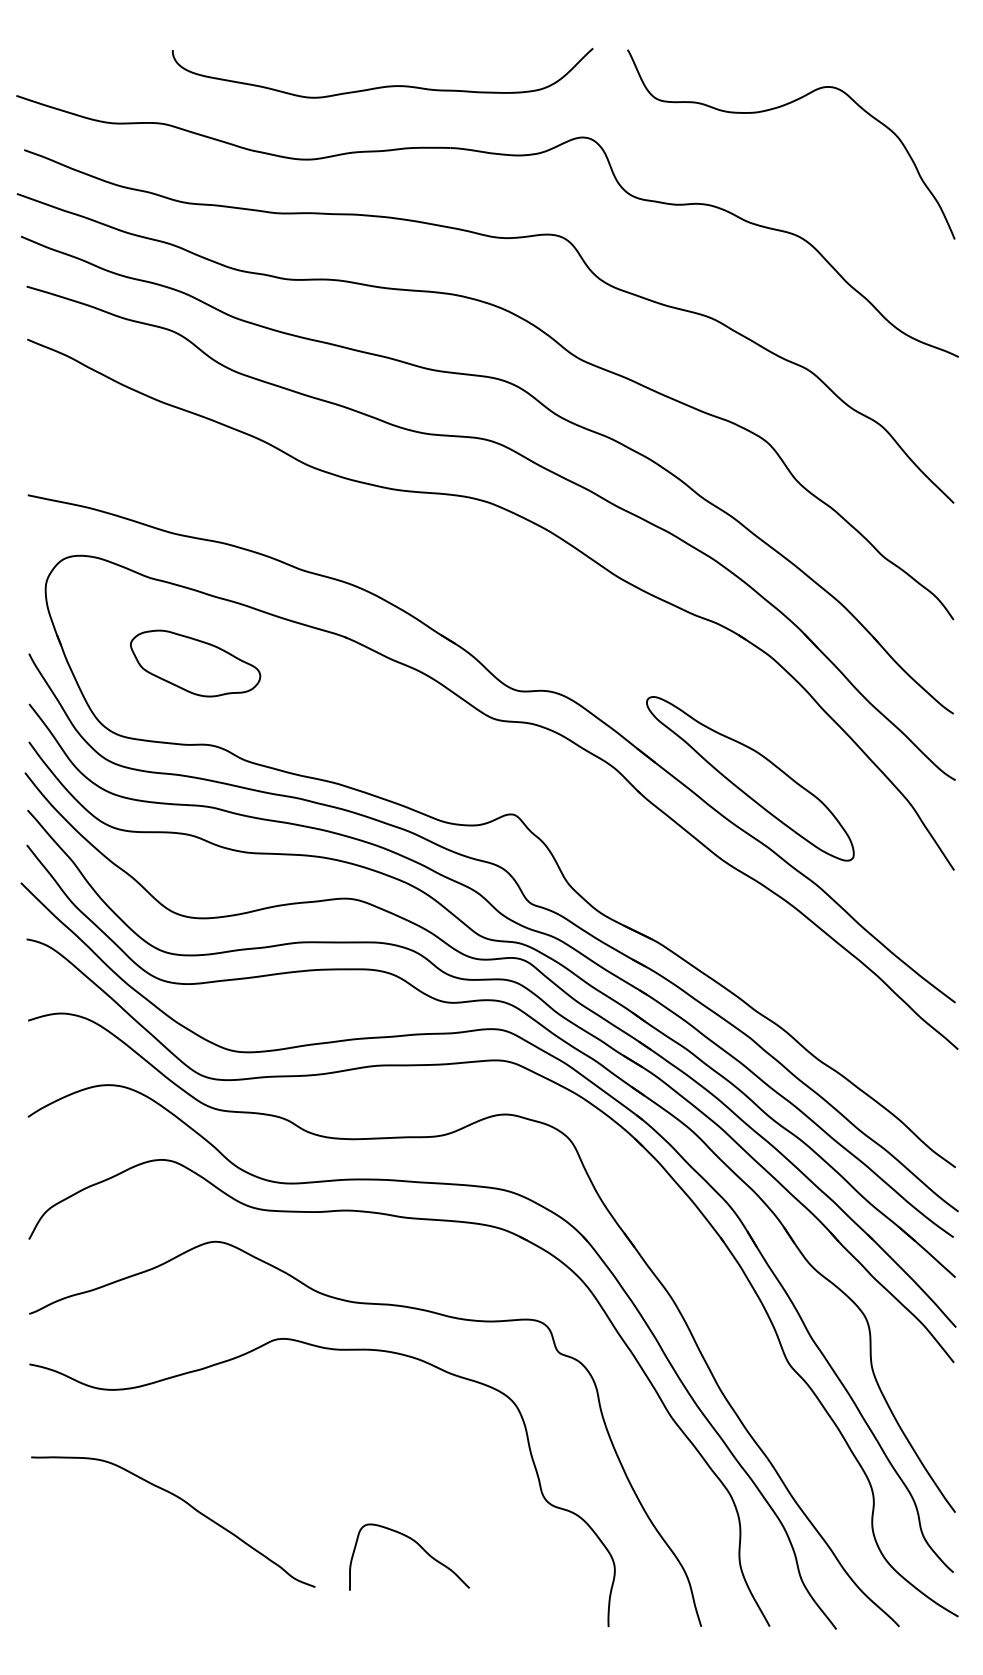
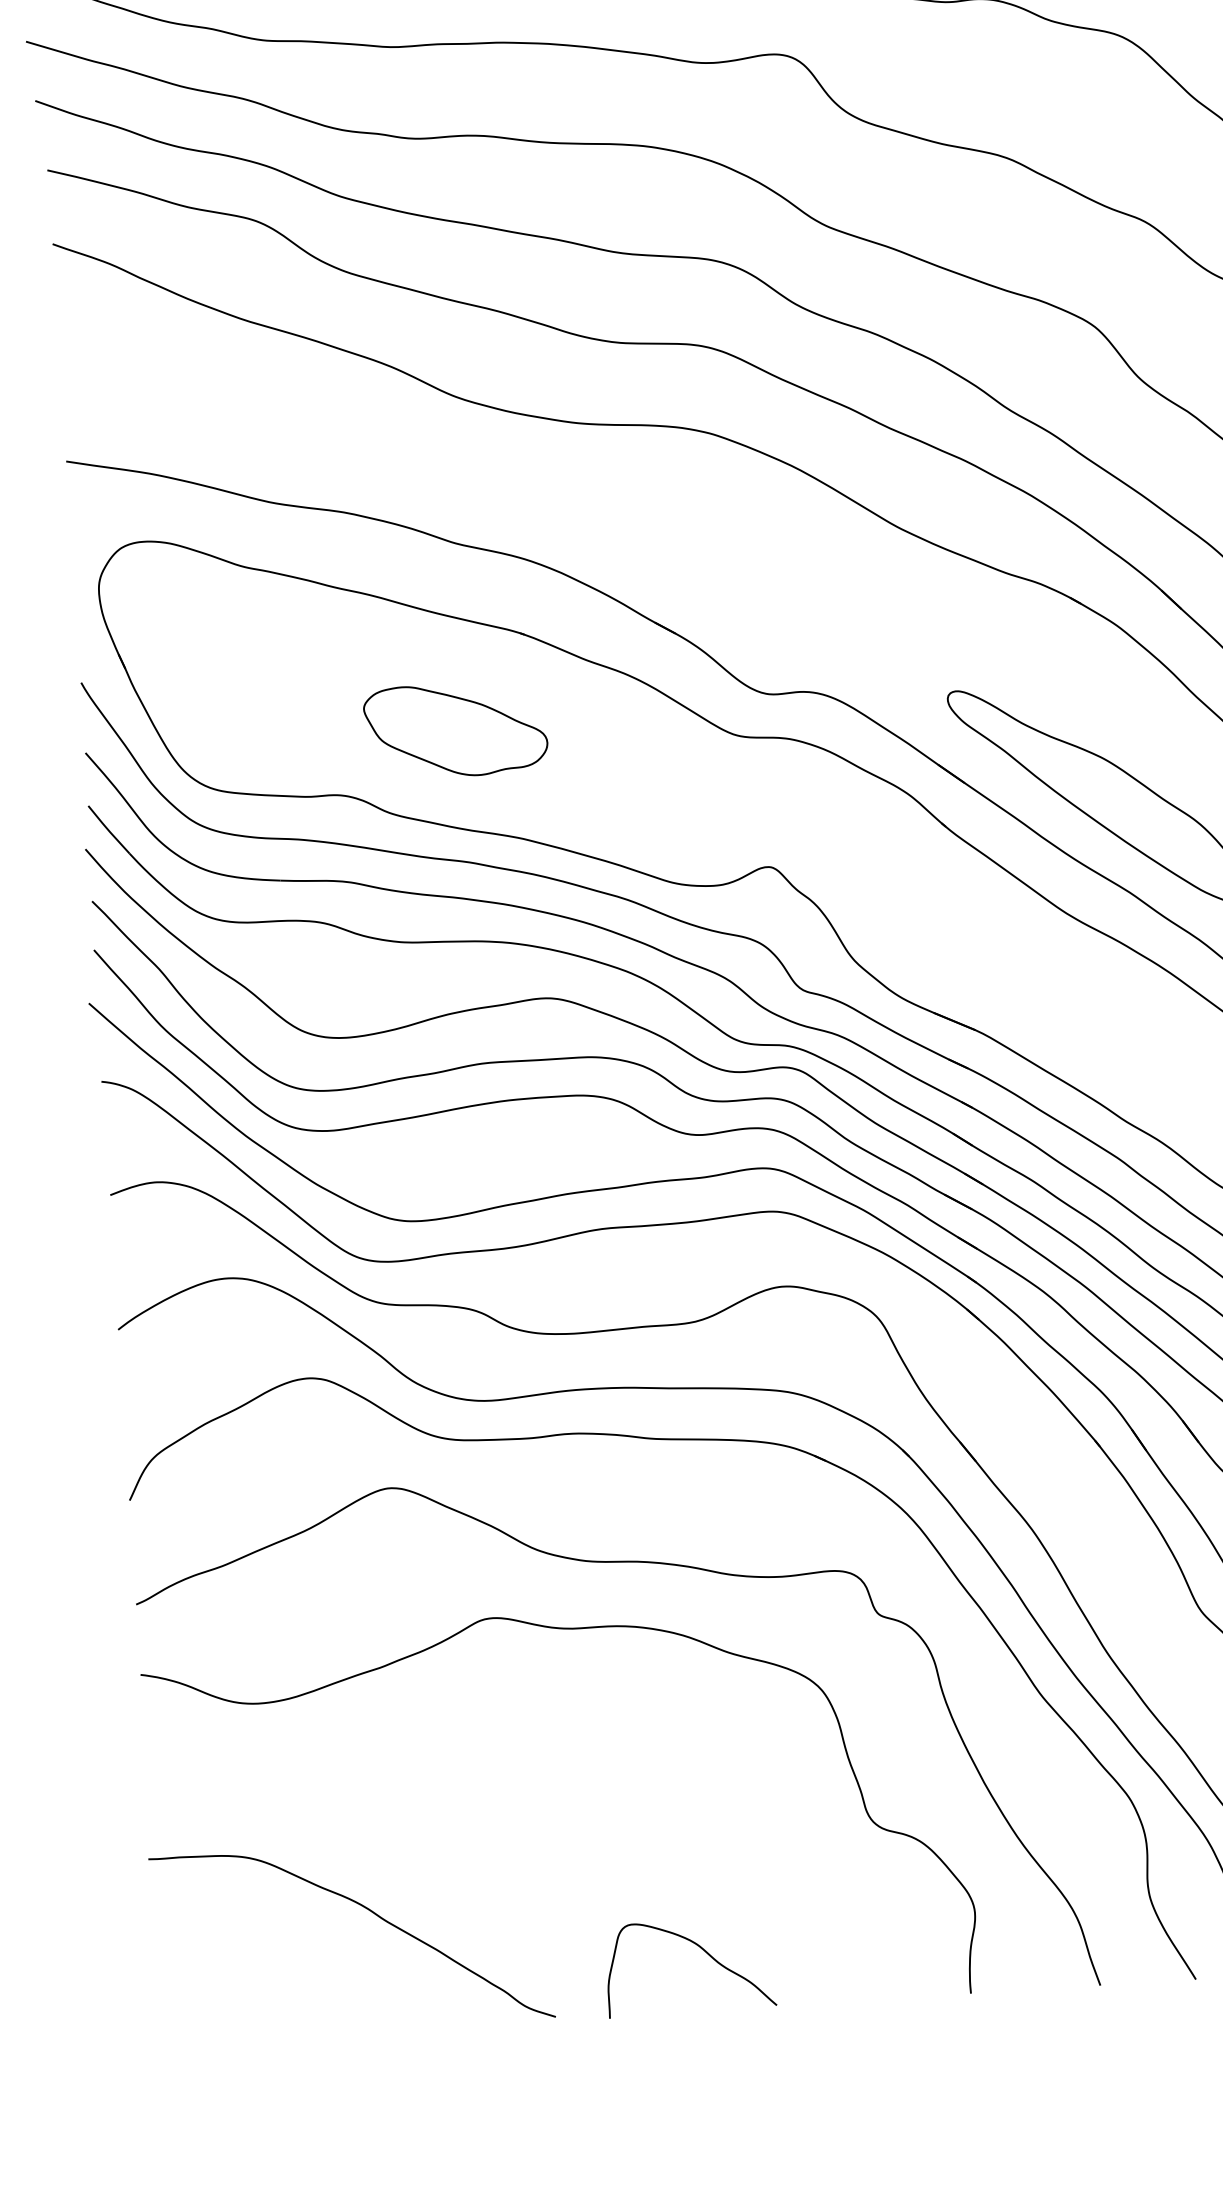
part: (195, 663) -> (455, 730), moved
curve: (188, 1505) -> (372, 1913), moved
curve: (419, 1546) -> (703, 1951), moved

